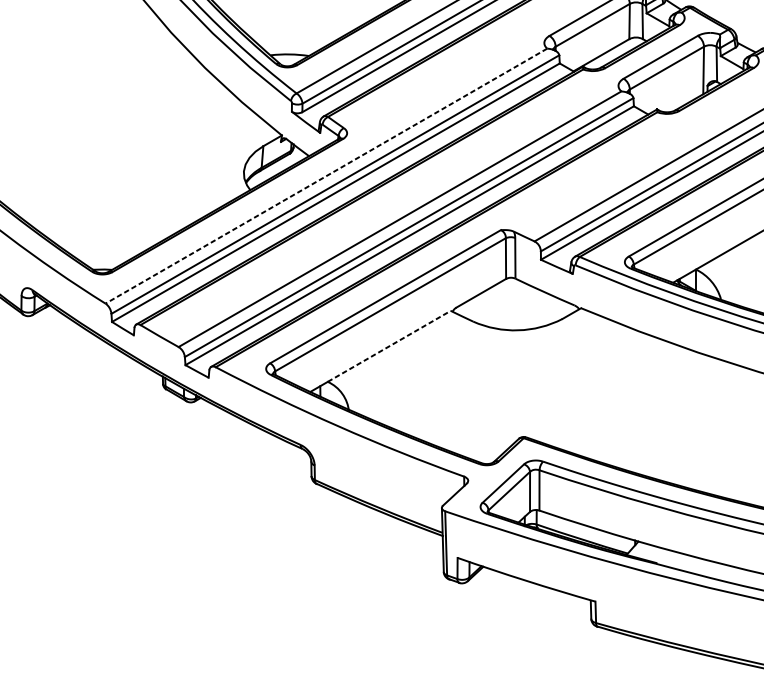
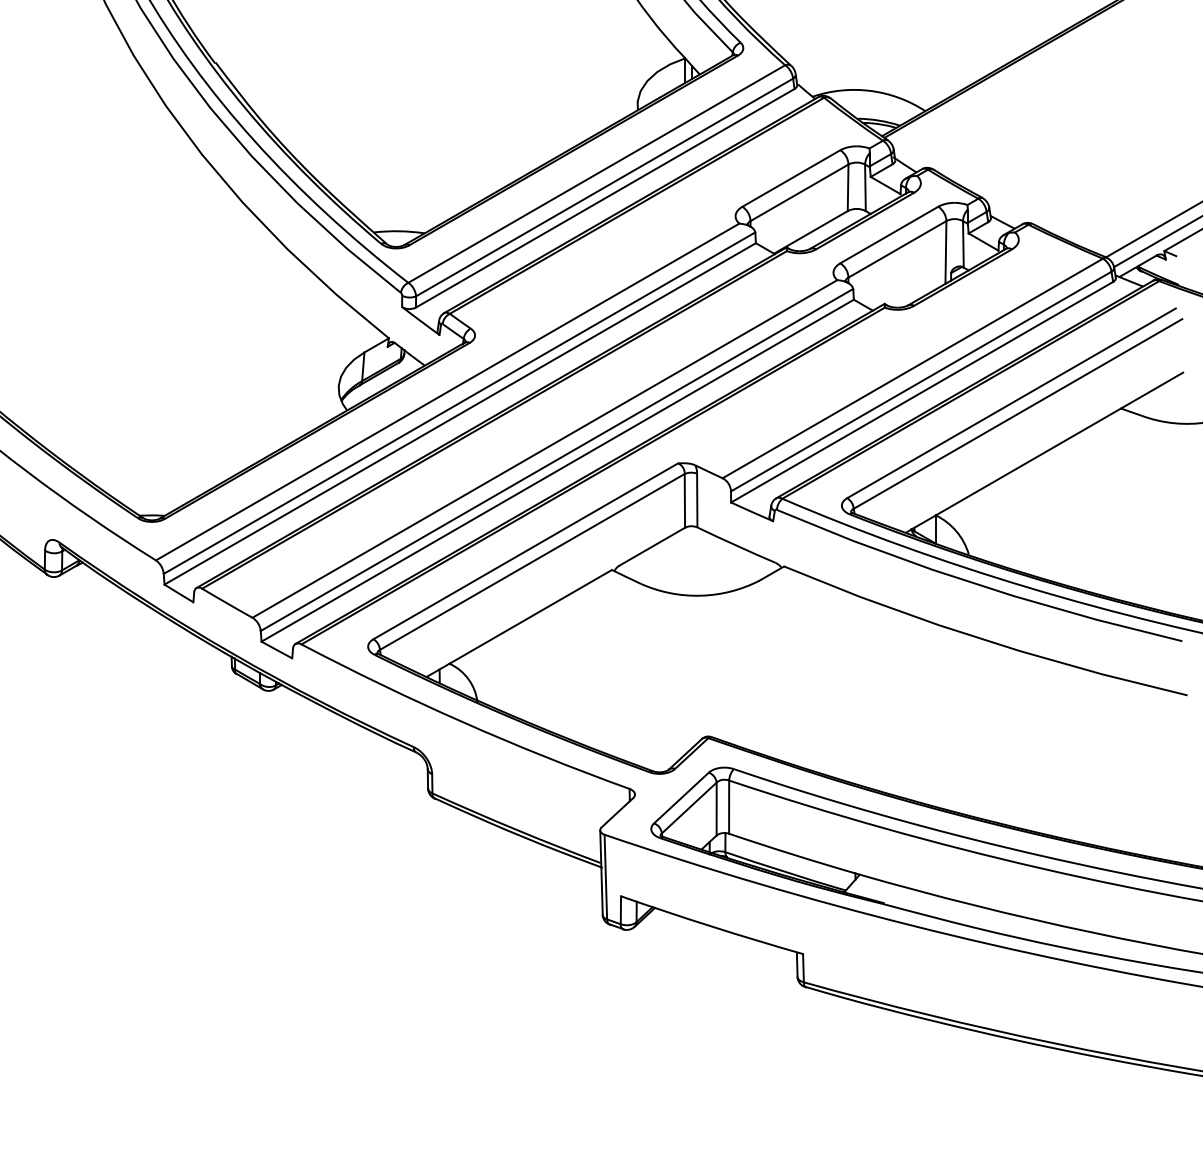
line: (326, 176) -> (447, 392), dashed -> solid
line: (389, 346) -> (530, 616), dashed -> solid

